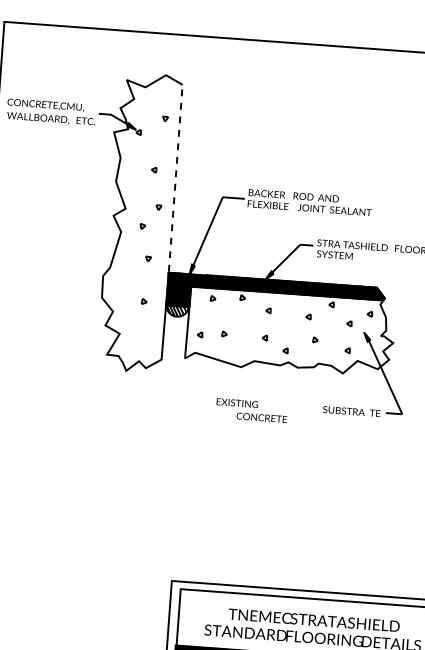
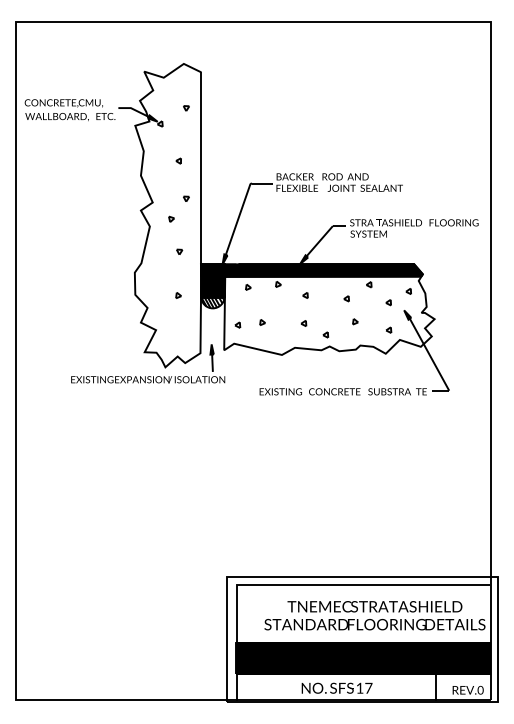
line: (175, 184) -> (201, 174), dashed -> solid
part: (109, 378) -> (148, 376), added
text: (261, 417) -> (334, 391), moved

